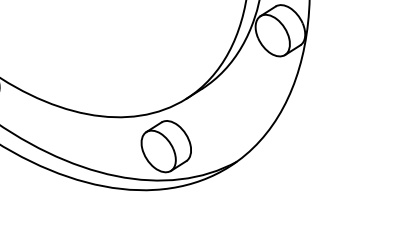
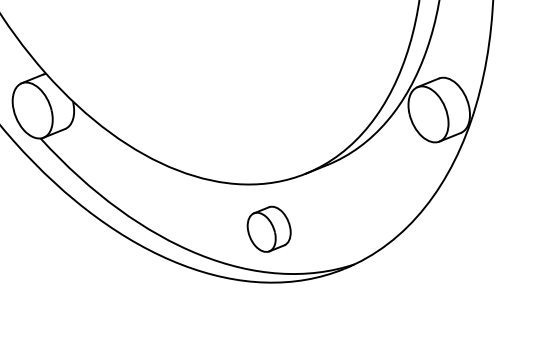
part: (165, 146) -> (268, 229), size x0.7

